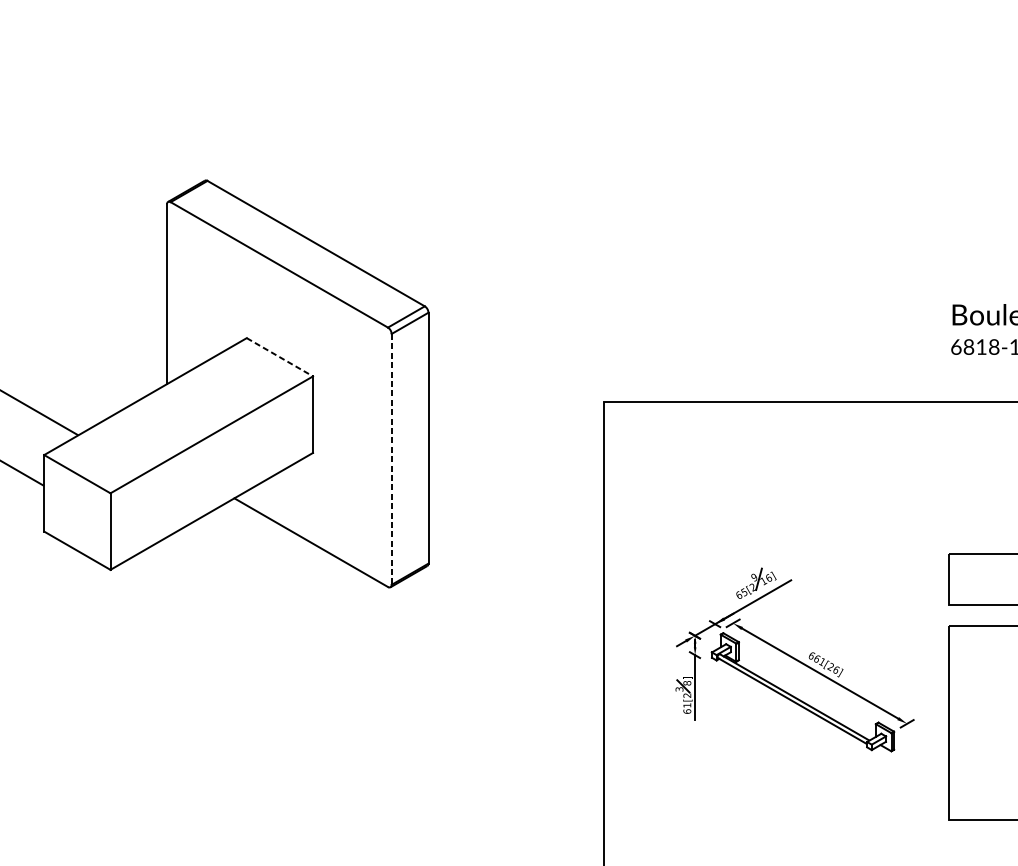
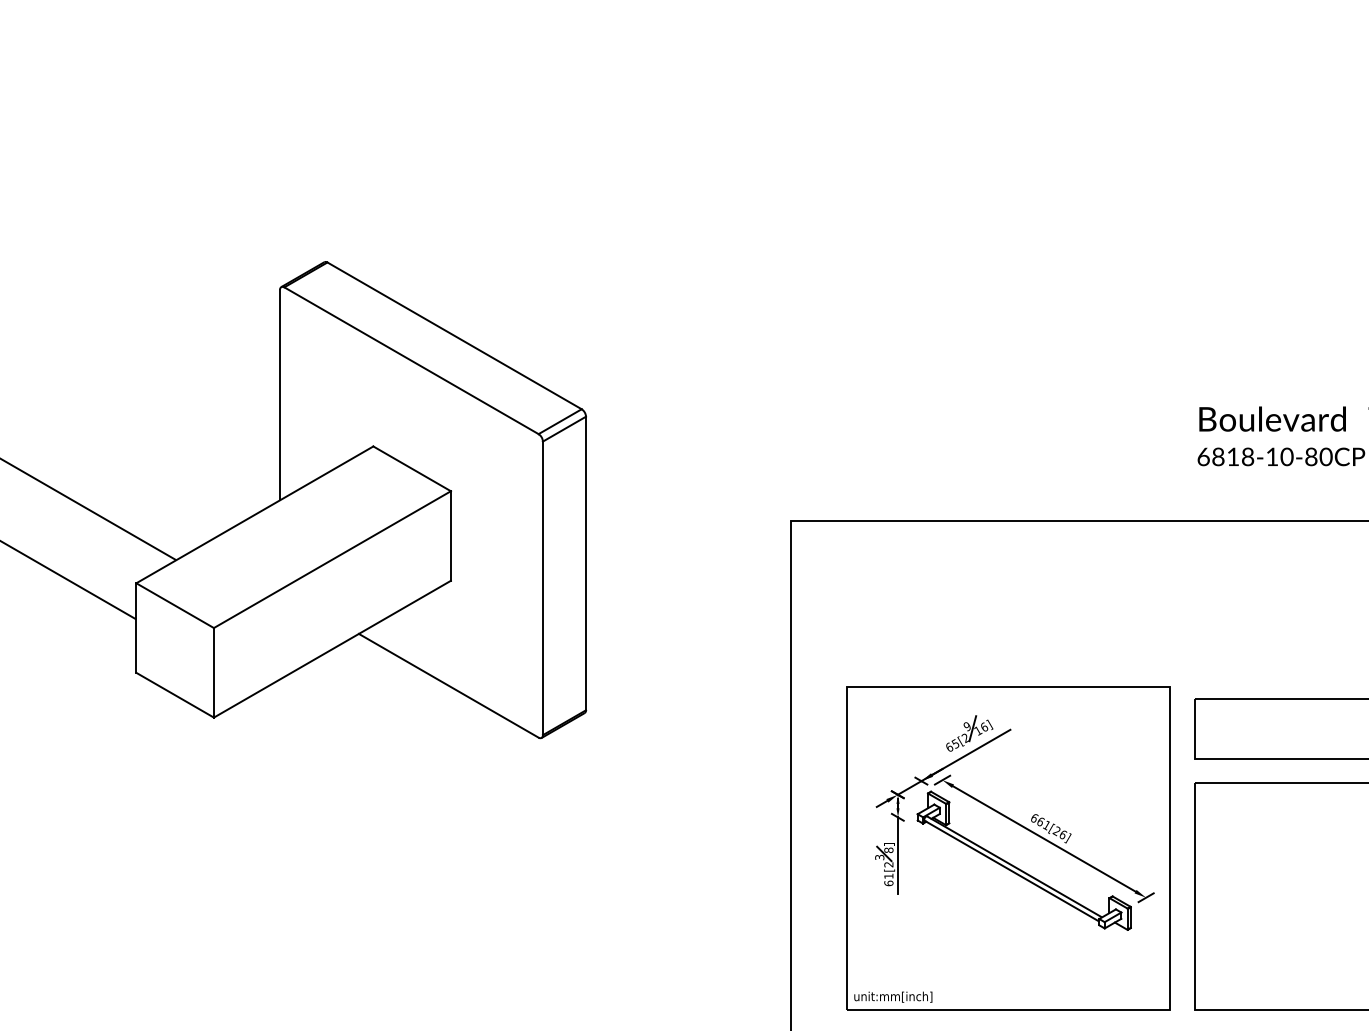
line: (280, 356) -> (412, 468), dashed -> solid
line: (391, 459) -> (542, 588), dashed -> solid
part: (789, 681) -> (1008, 848), added

